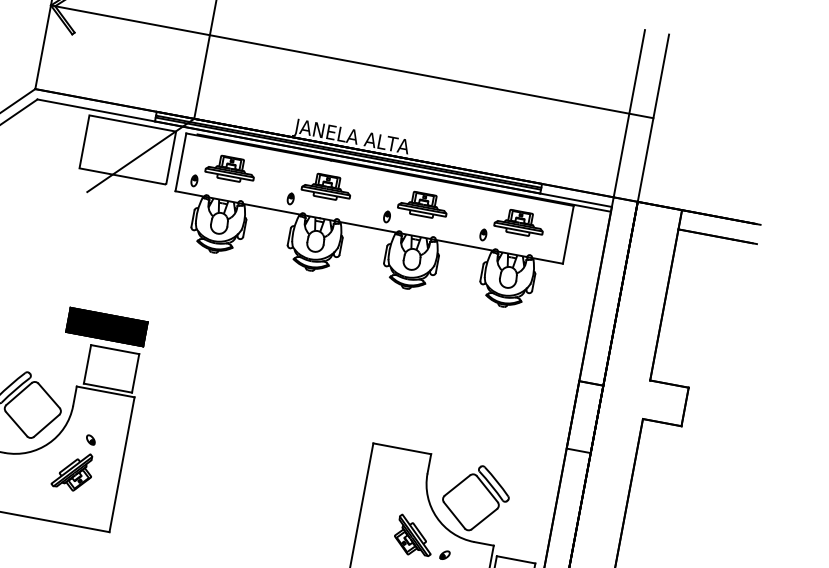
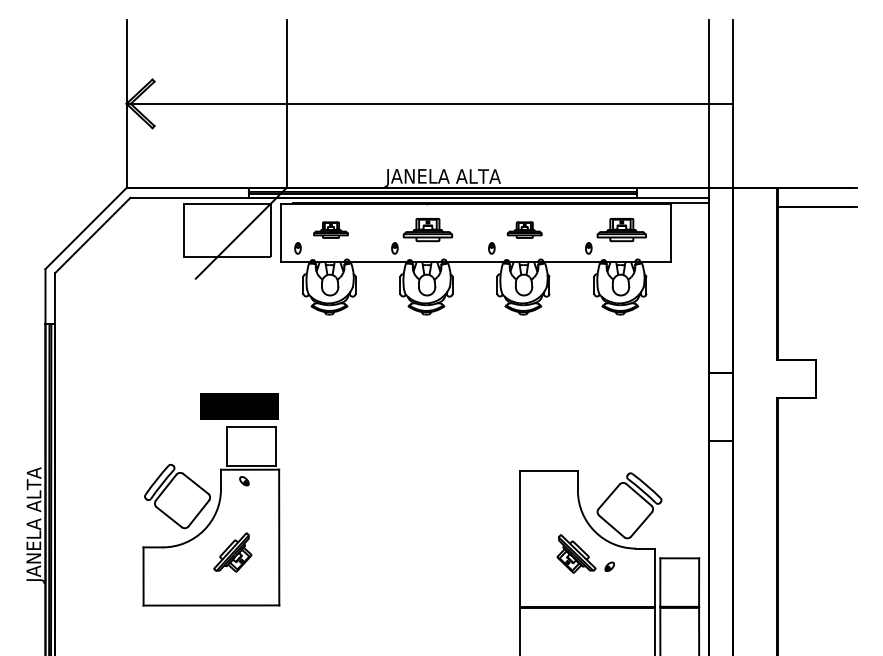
part: (230, 169) -> (330, 230), size x0.7
part: (422, 205) -> (524, 230), size x0.7
part: (90, 440) -> (244, 481), moved

